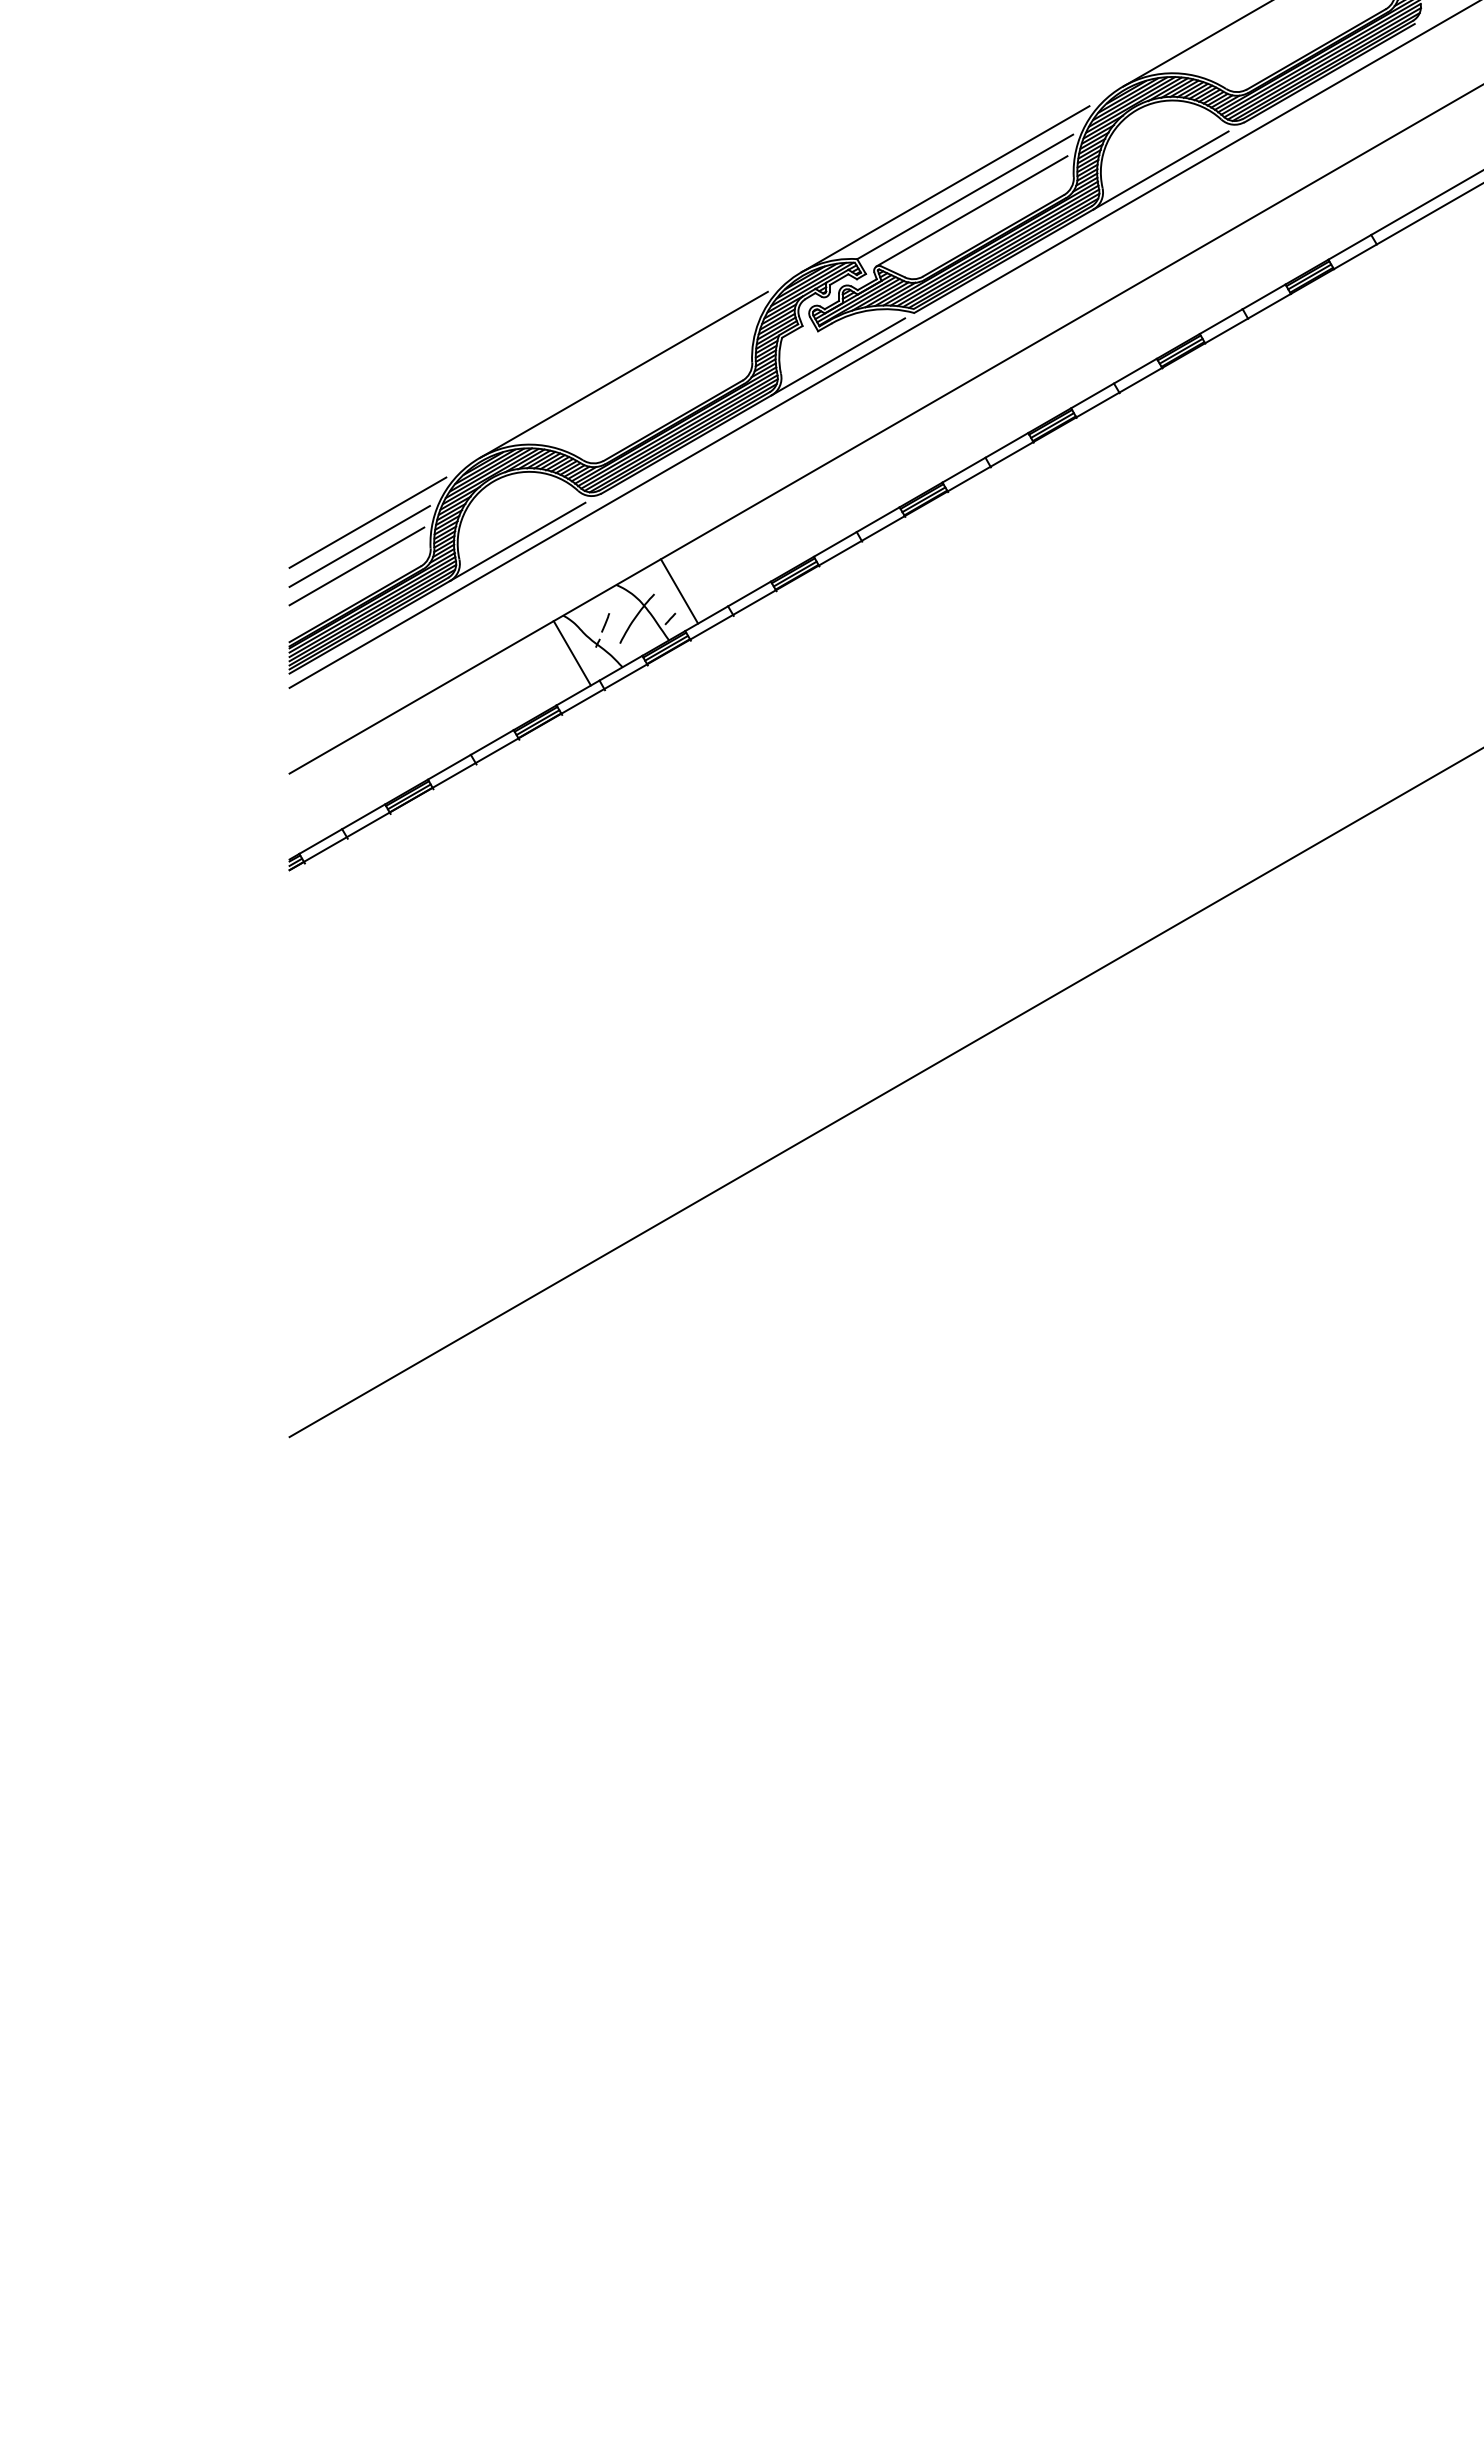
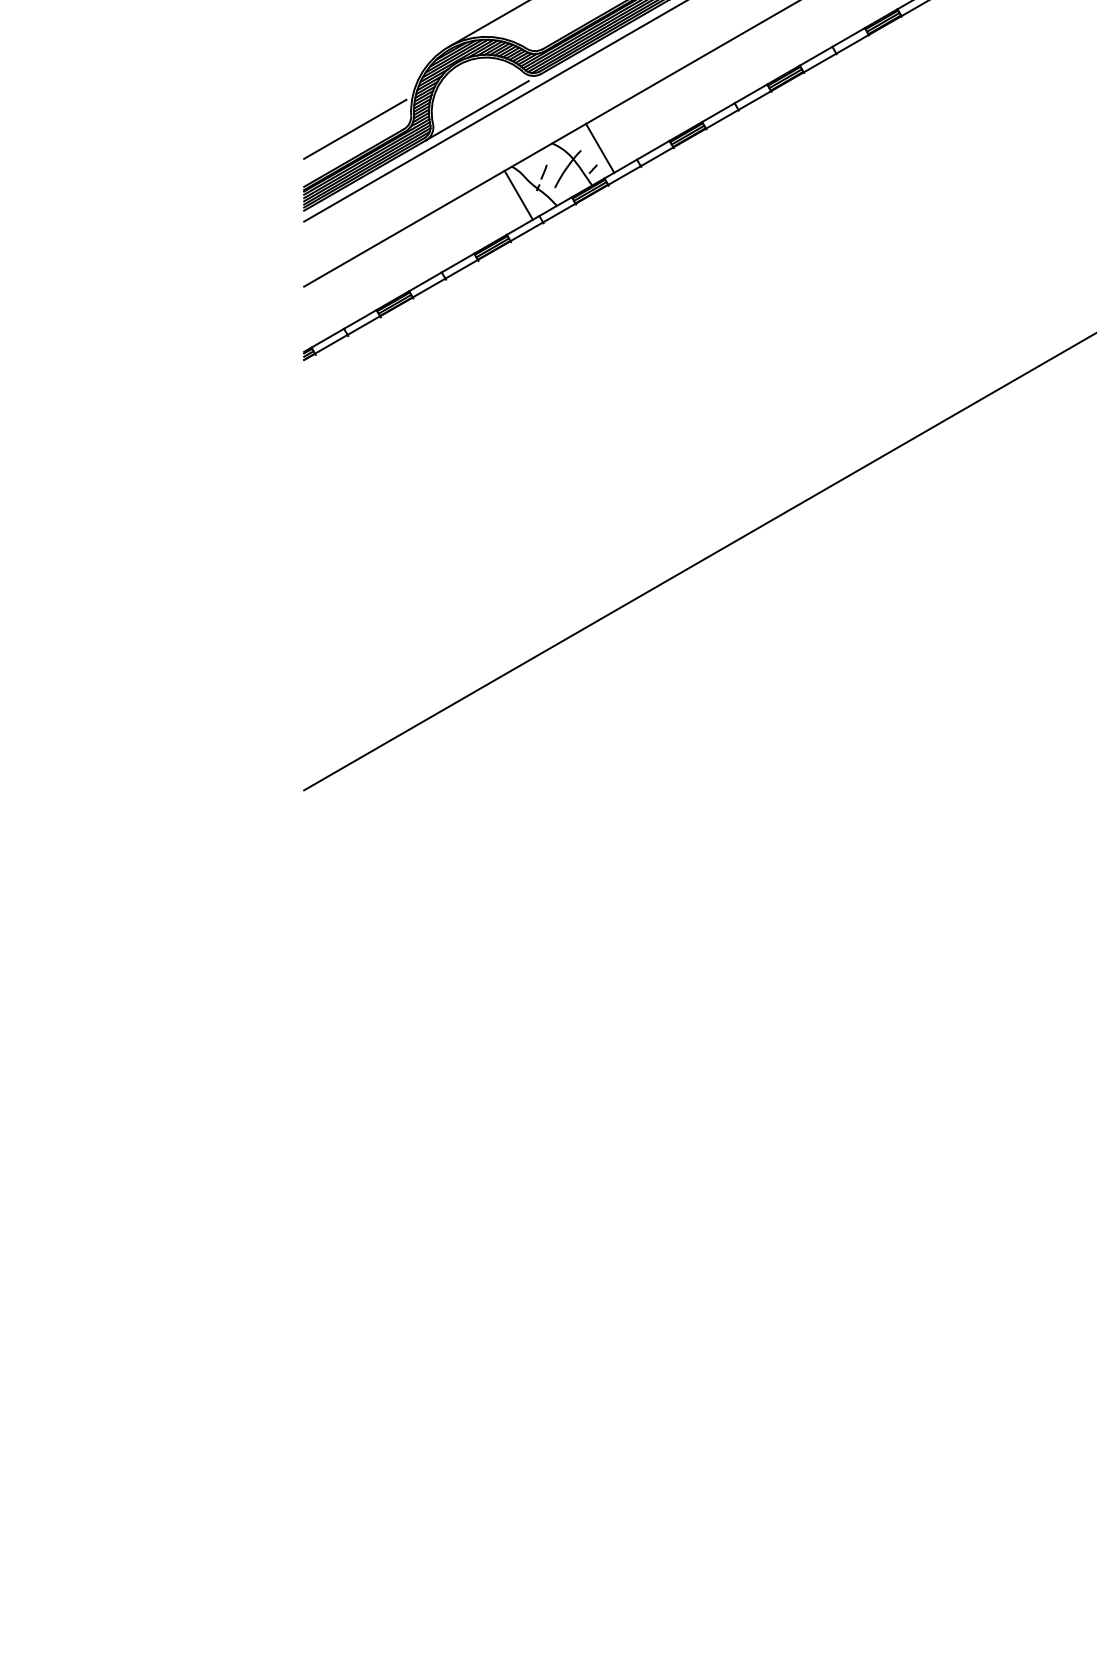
line: (367, 522) -> (363, 96), removed
line: (359, 546) -> (357, 114), removed

